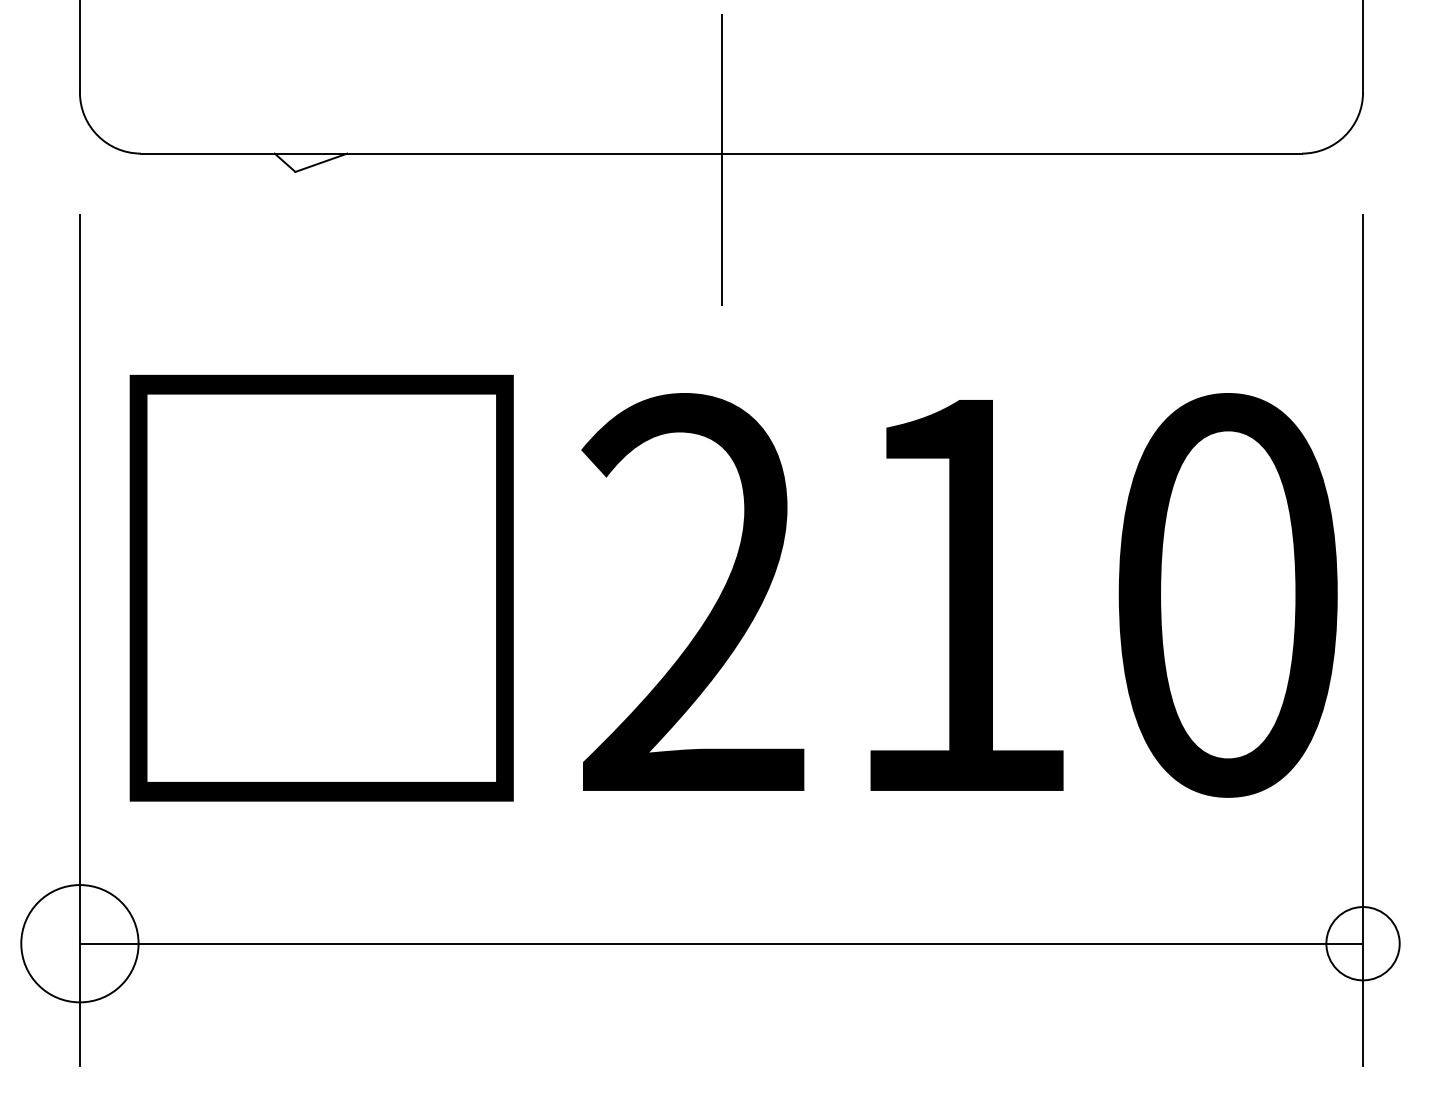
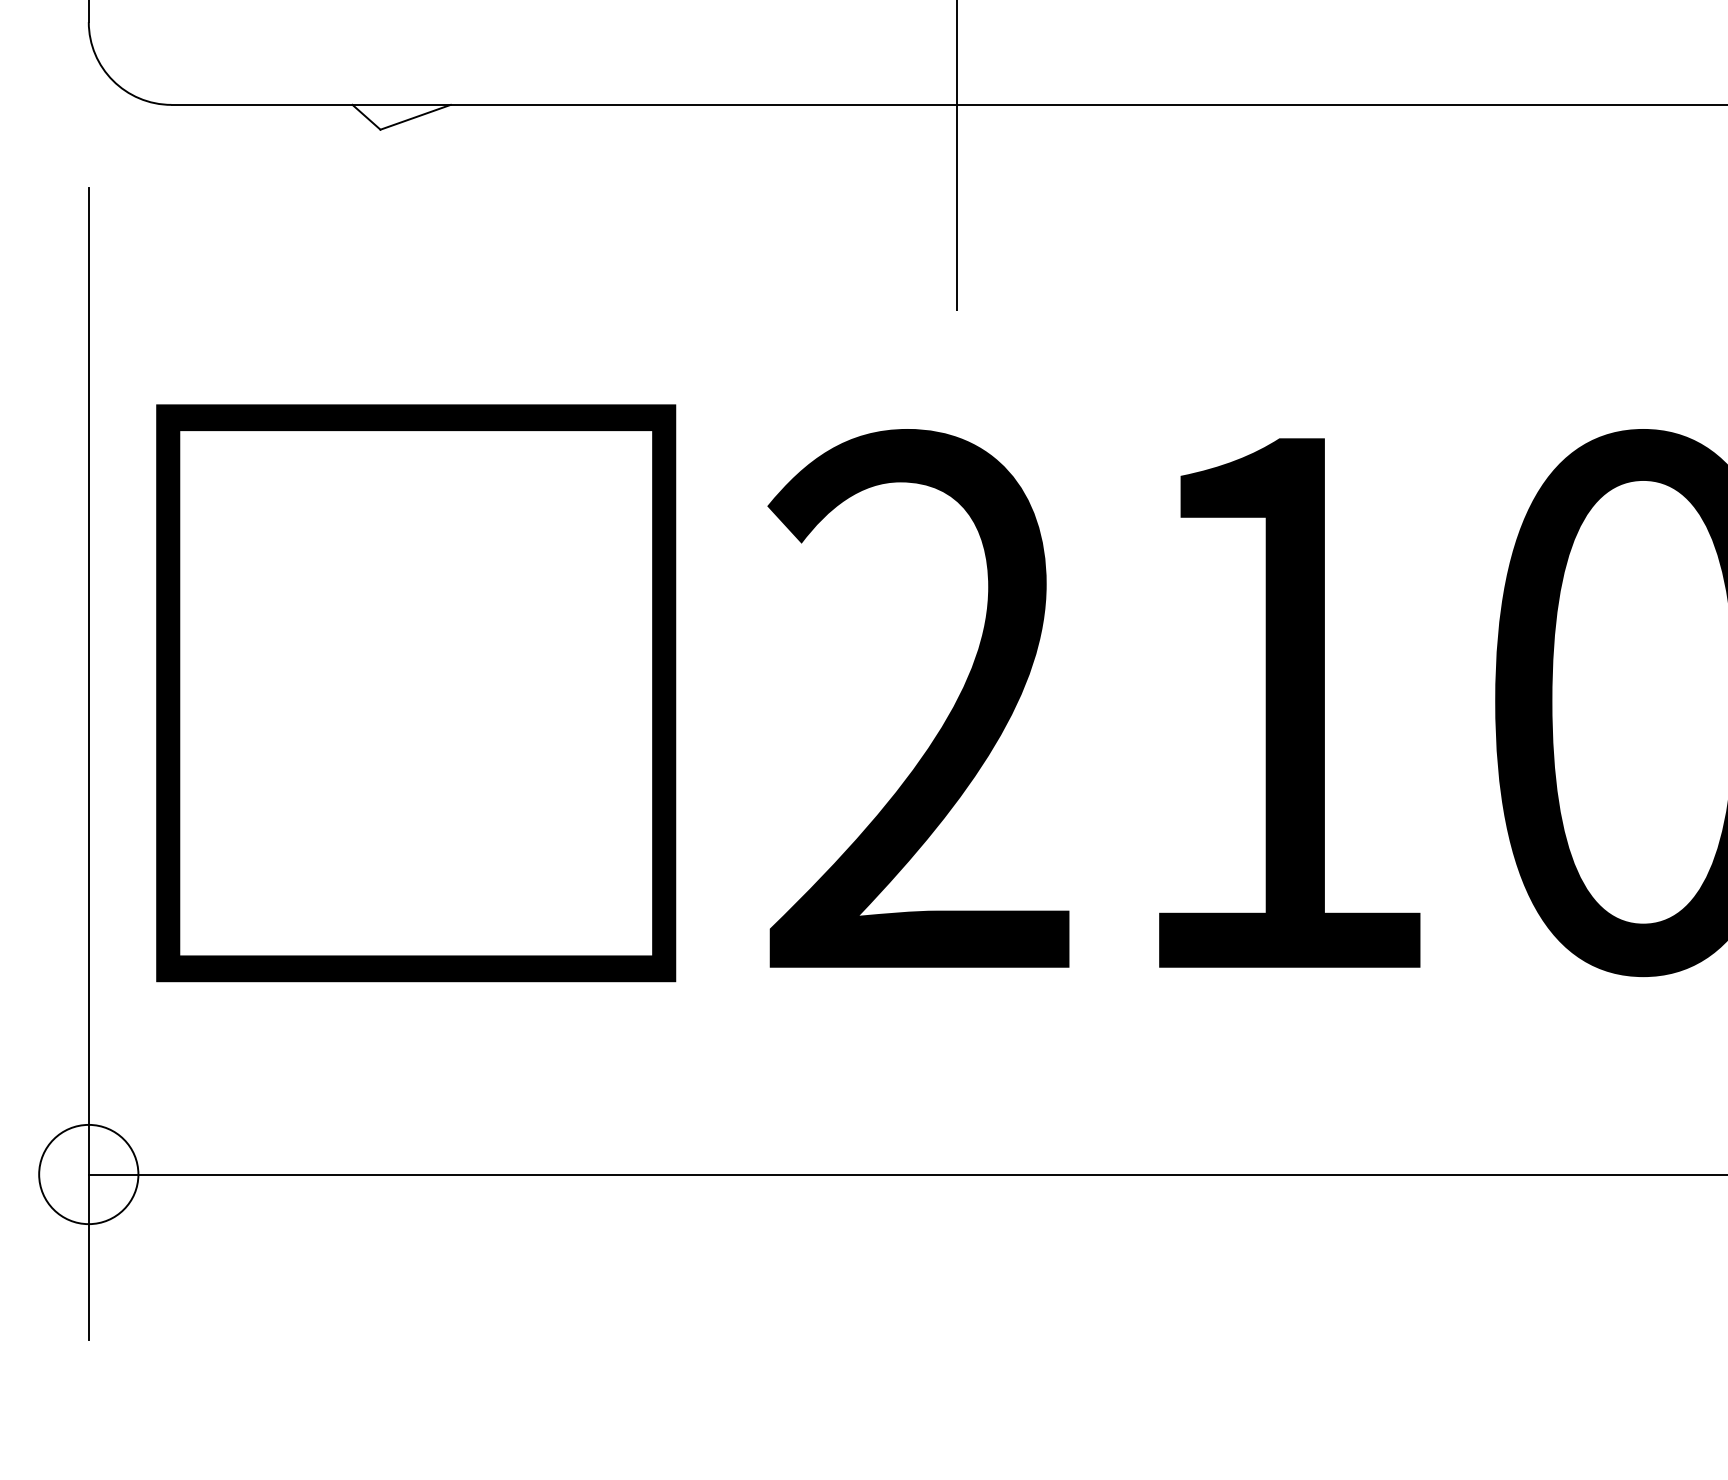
circle: (79, 943) -> (88, 1174), size x0.62

